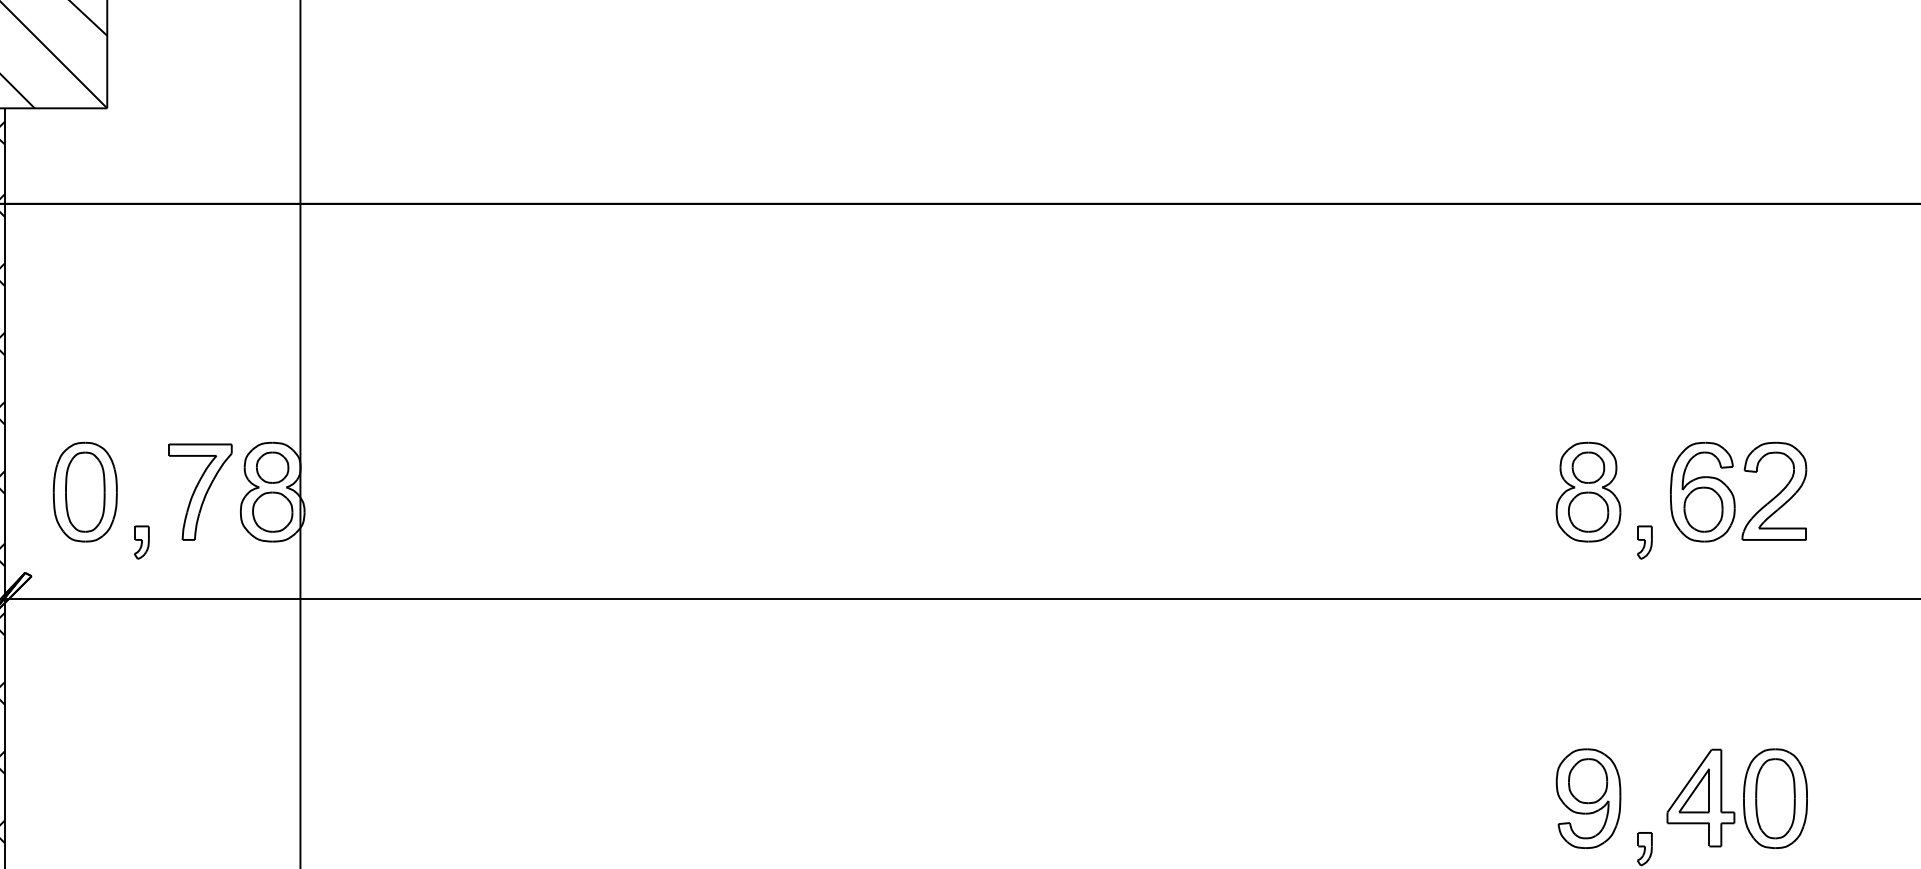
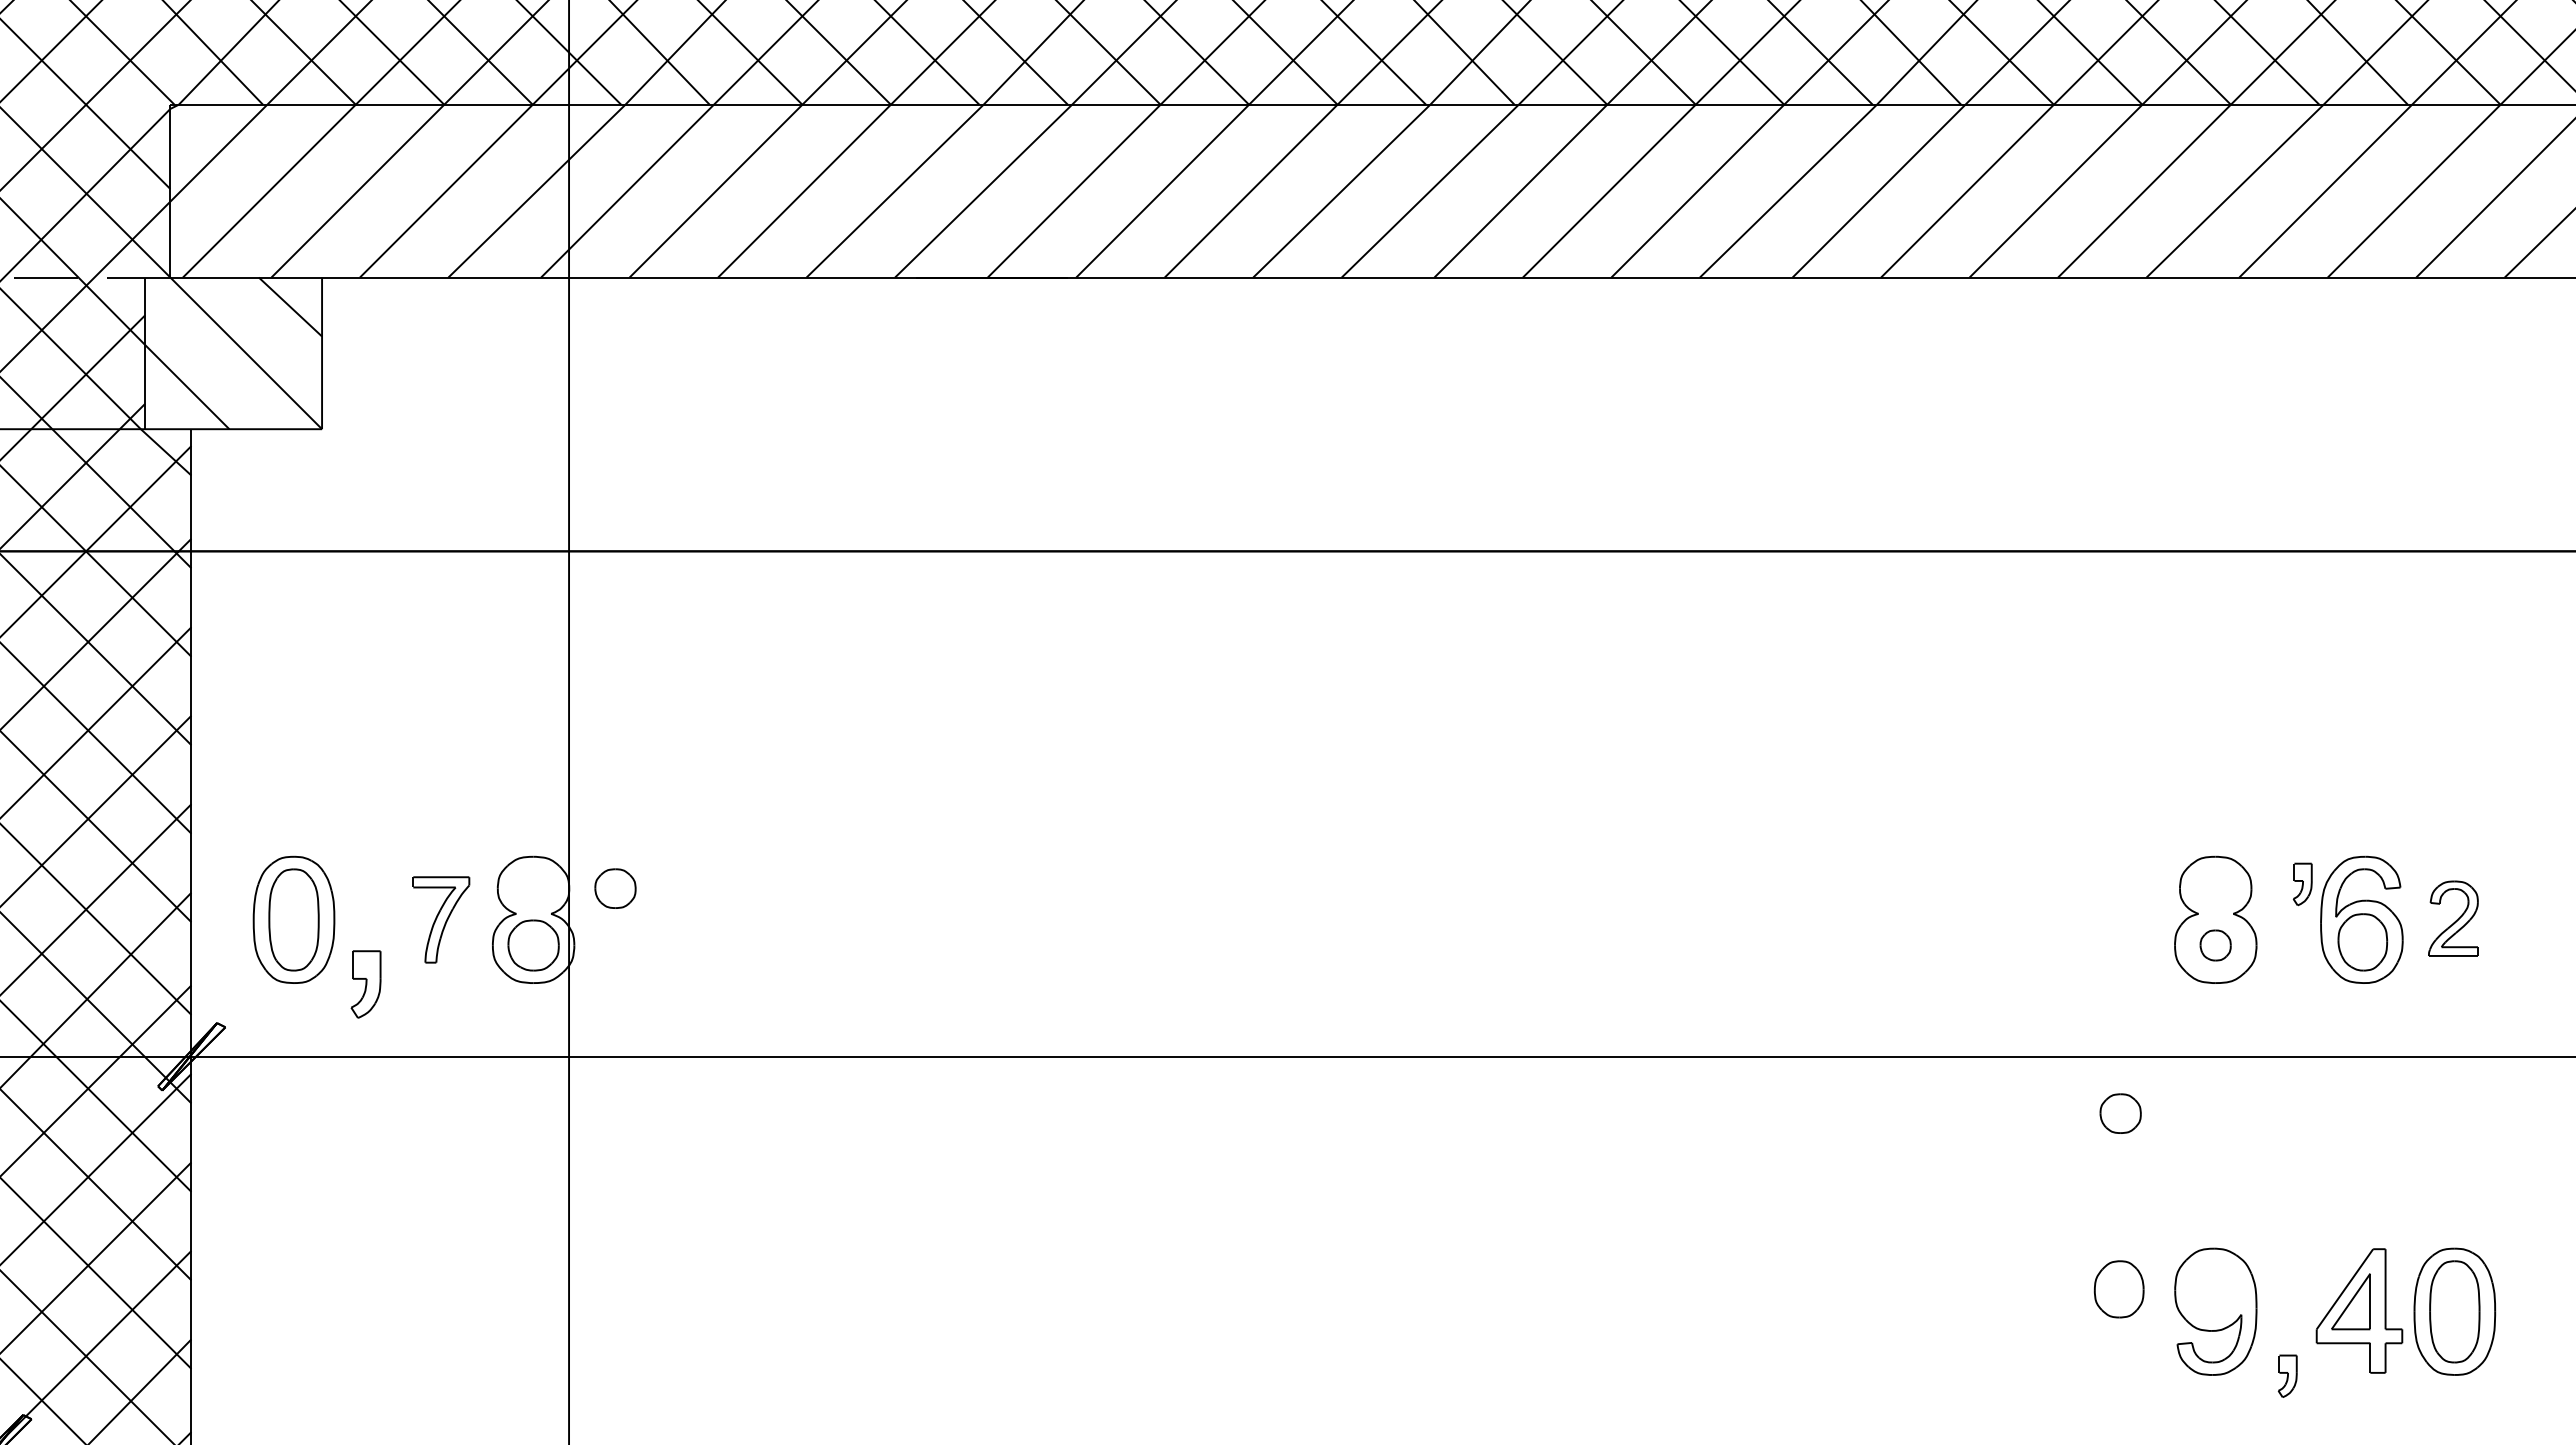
part: (272, 467) -> (615, 888), moved
part: (1588, 467) -> (2120, 1113), moved
part: (200, 491) -> (441, 919), size x0.7
part: (1774, 491) -> (2453, 918), size x0.6
part: (1588, 512) -> (2215, 945), size x0.6
part: (142, 542) -> (366, 984), size x1.6
part: (1644, 542) -> (2302, 884), moved
part: (1587, 781) -> (2118, 1289), moved

